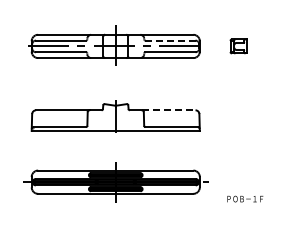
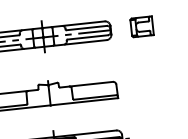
line: (170, 40) -> (86, 27), dashed -> solid
part: (238, 46) -> (141, 26), size x1.67
line: (168, 110) -> (91, 84), dashed -> solid

